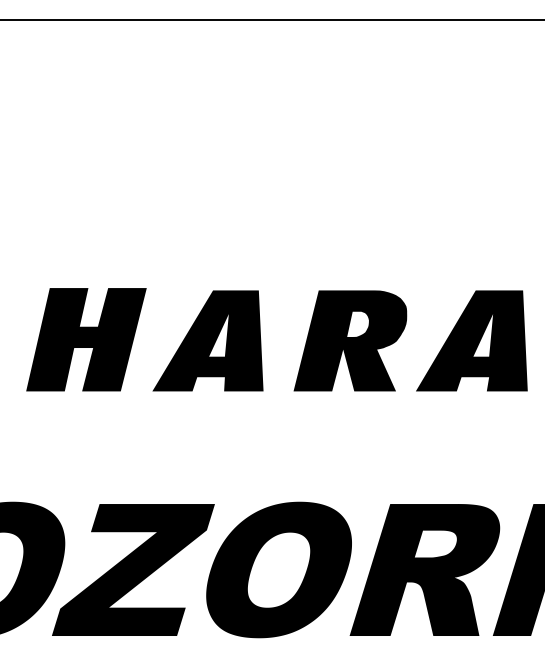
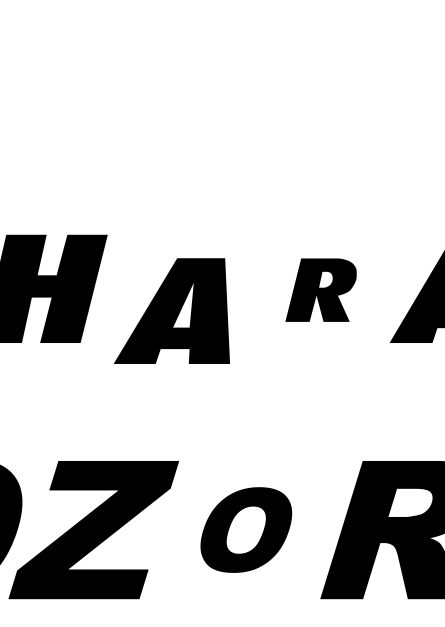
part: (207, 340) -> (171, 310), moved
part: (350, 340) -> (321, 289), size x0.6
part: (278, 569) -> (245, 529), size x0.6

